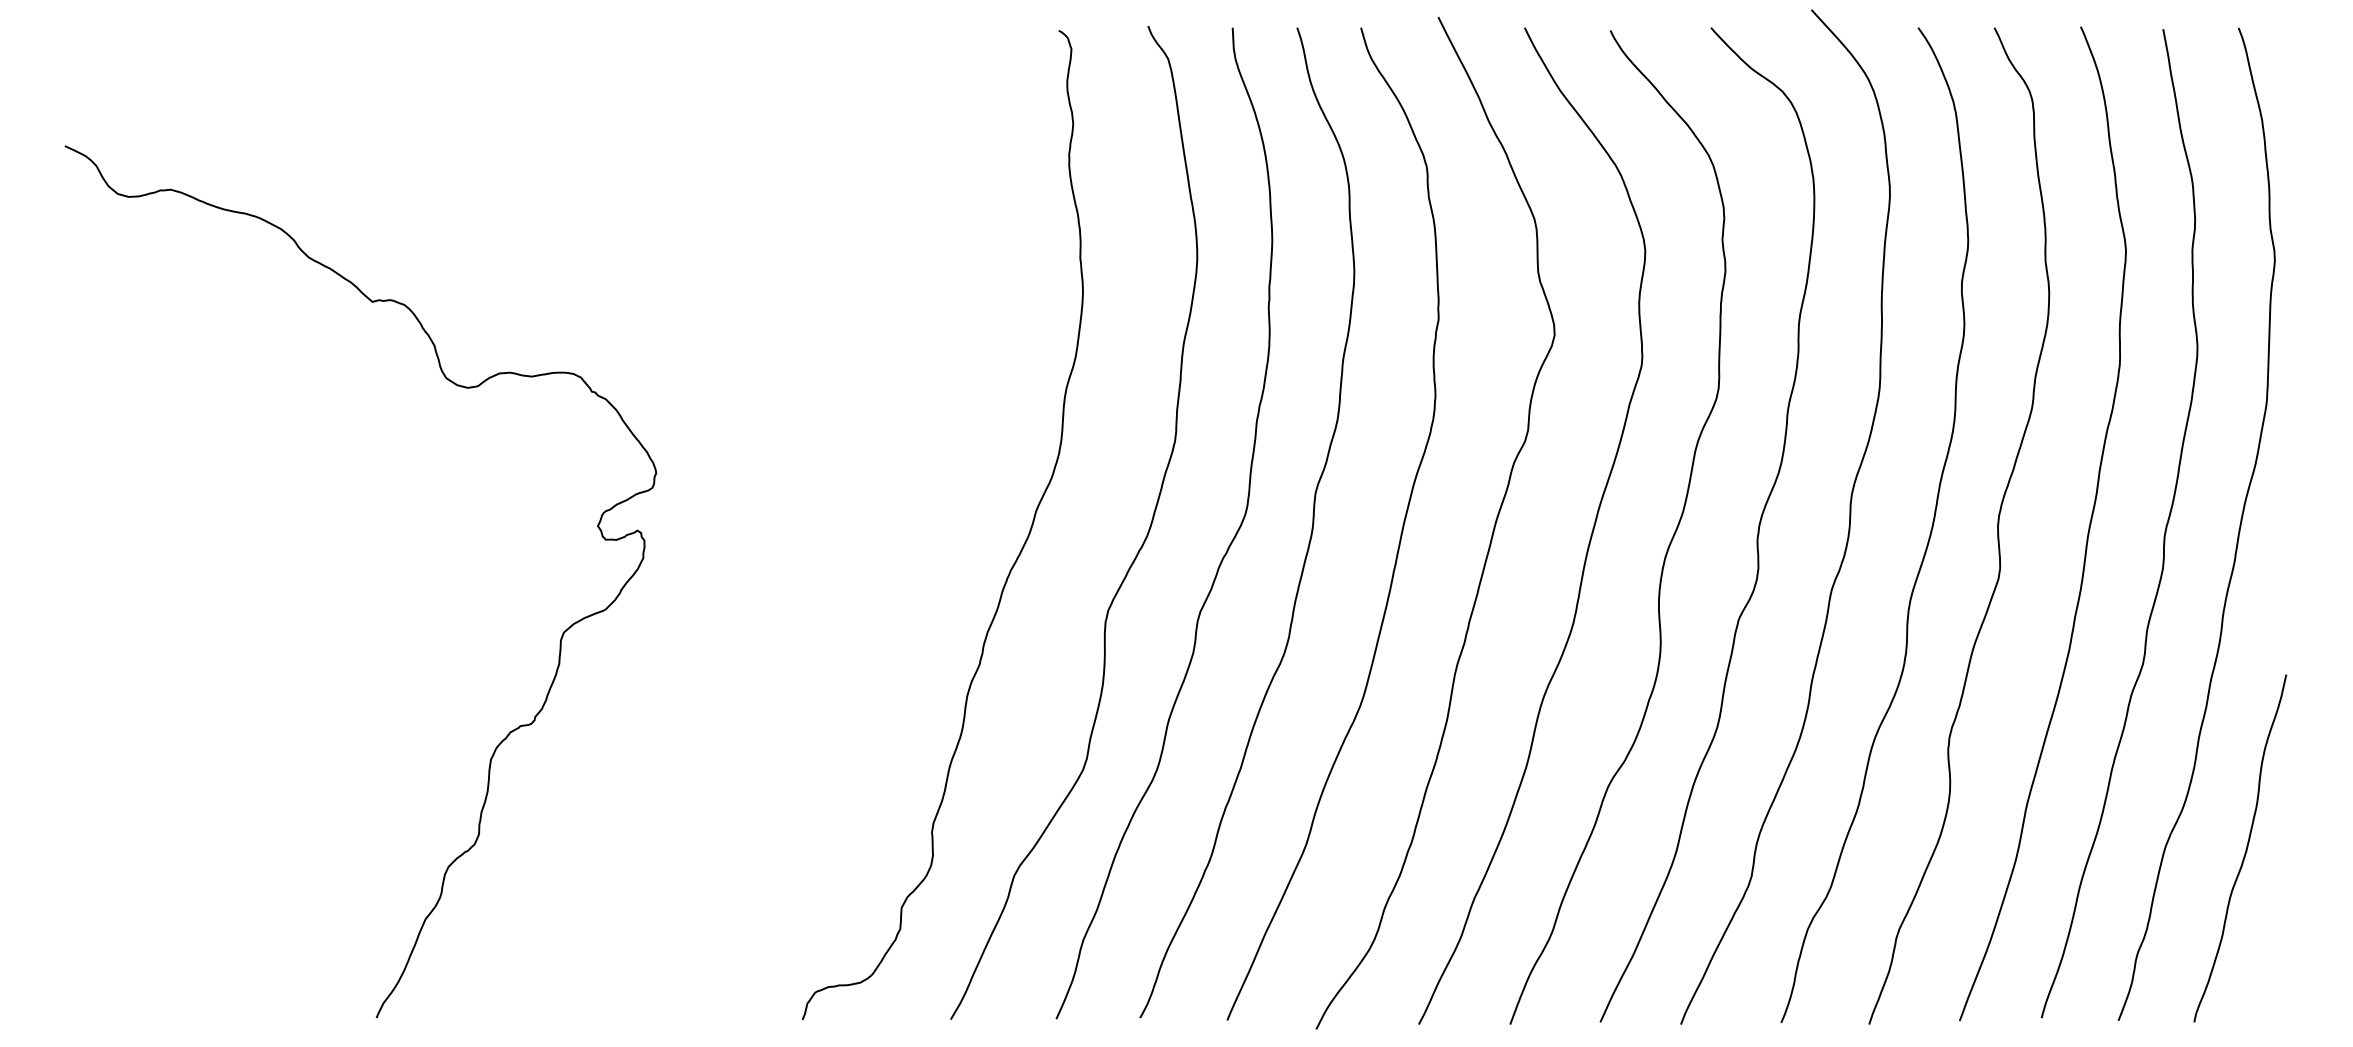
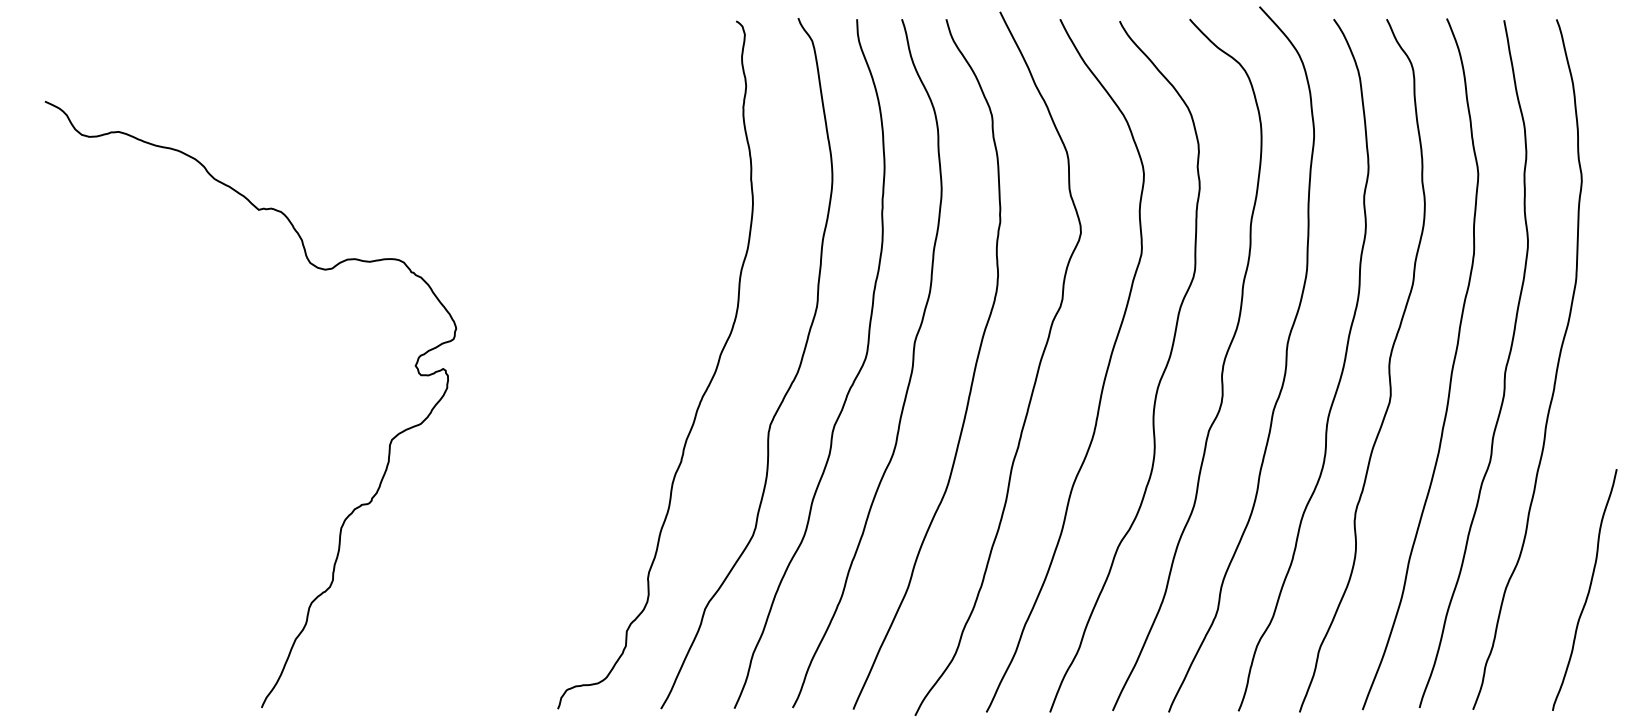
curve: (2245, 847) -> (1588, 589), moved

